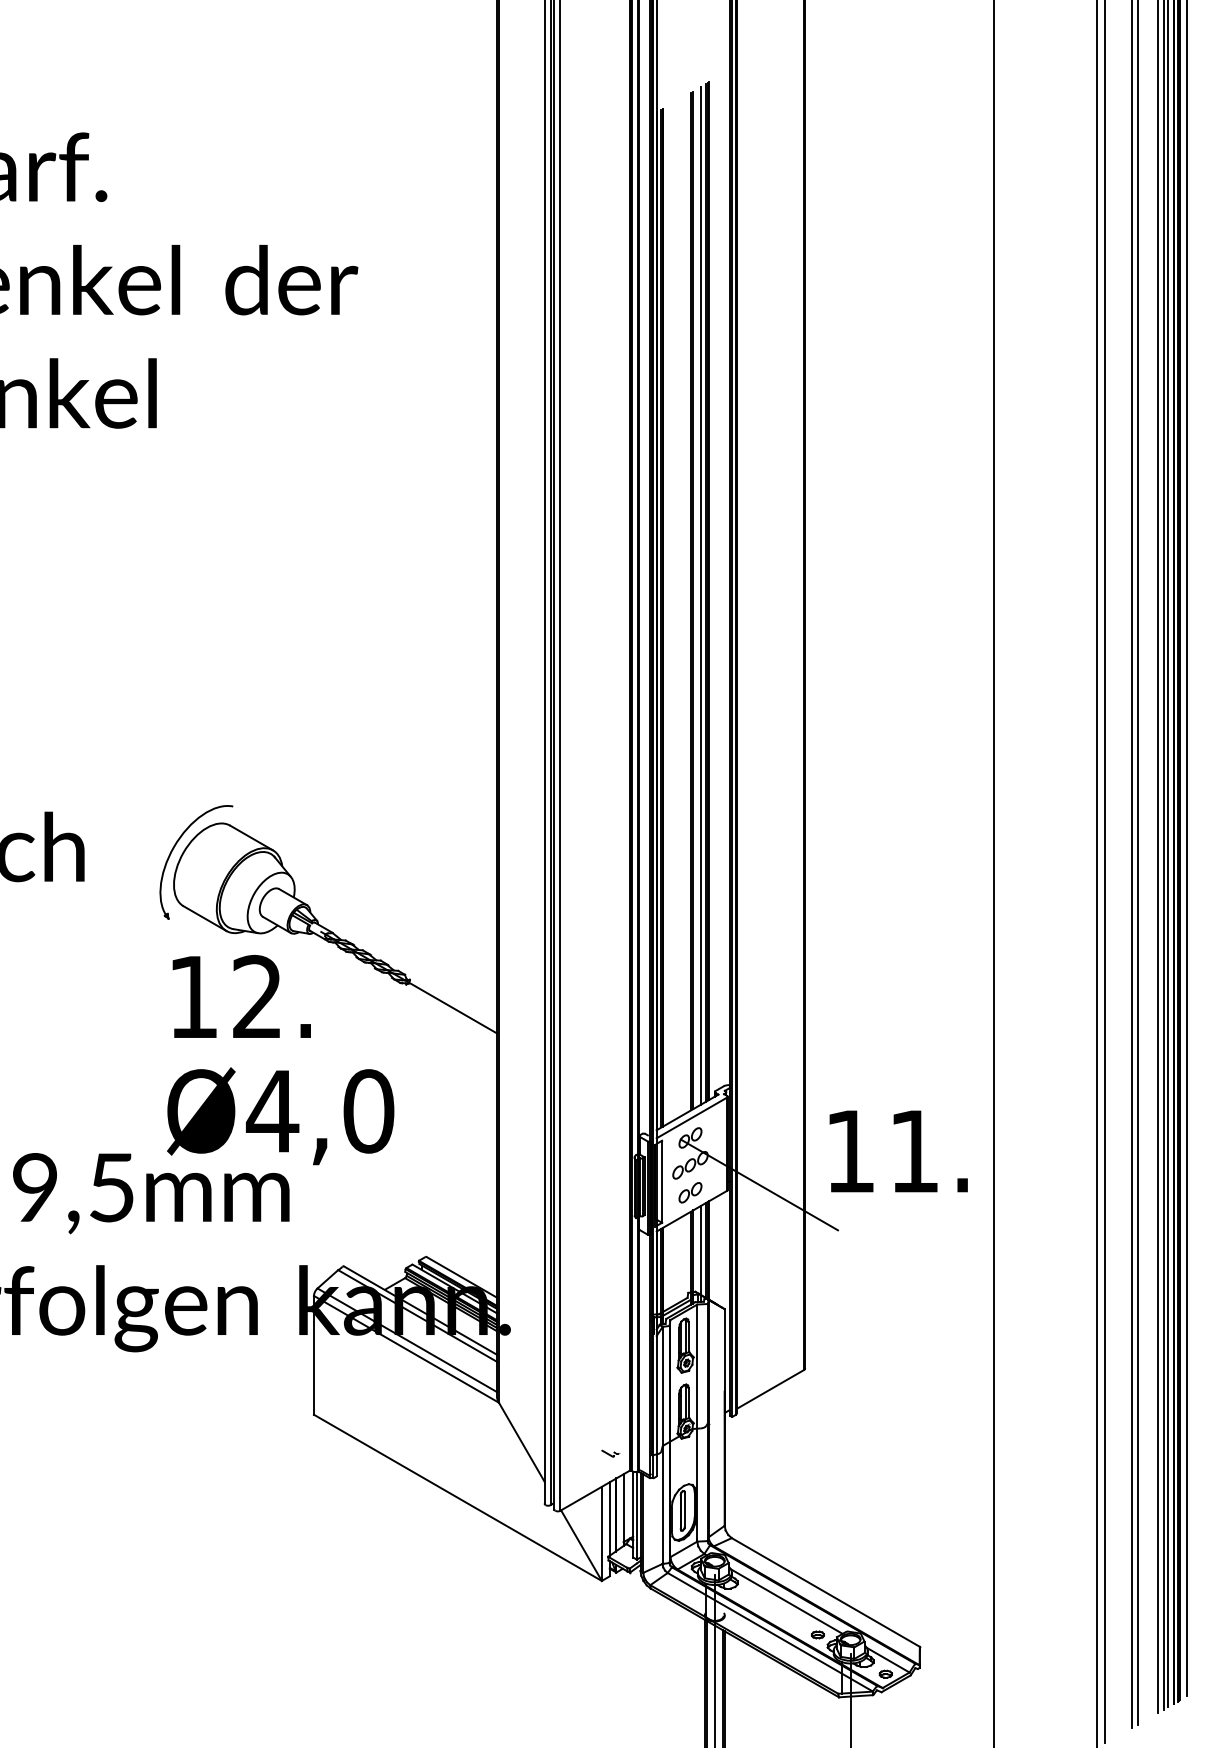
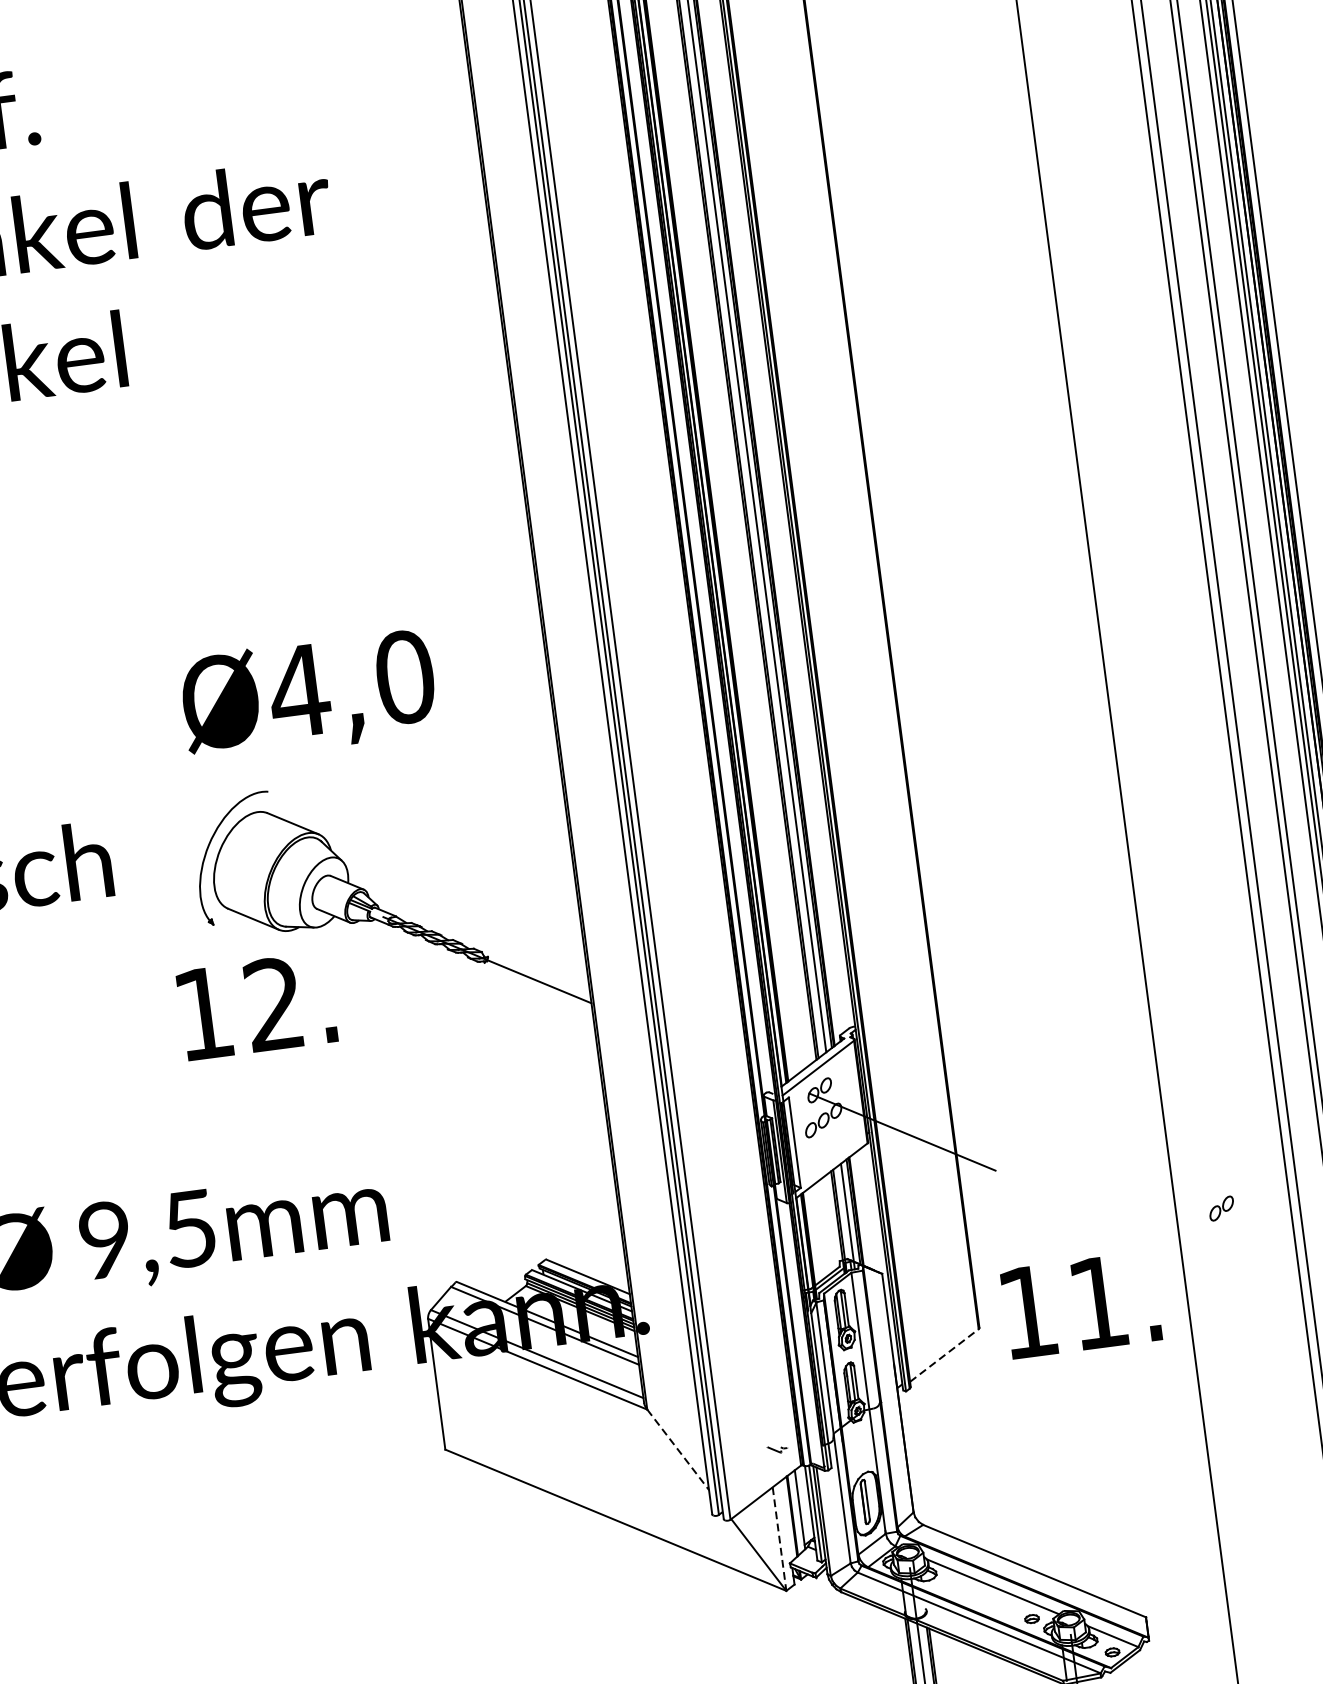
text: (241, 996) -> (256, 1006), moved
text: (280, 1116) -> (308, 695), moved
text: (898, 1151) -> (1080, 1305), moved
part: (690, 1192) -> (1221, 1208), moved
line: (770, 1389) -> (944, 1355), solid -> dashed
line: (521, 1442) -> (677, 1450), solid -> dashed
line: (609, 1518) -> (785, 1521), removed
line: (601, 1534) -> (779, 1539), solid -> dashed

